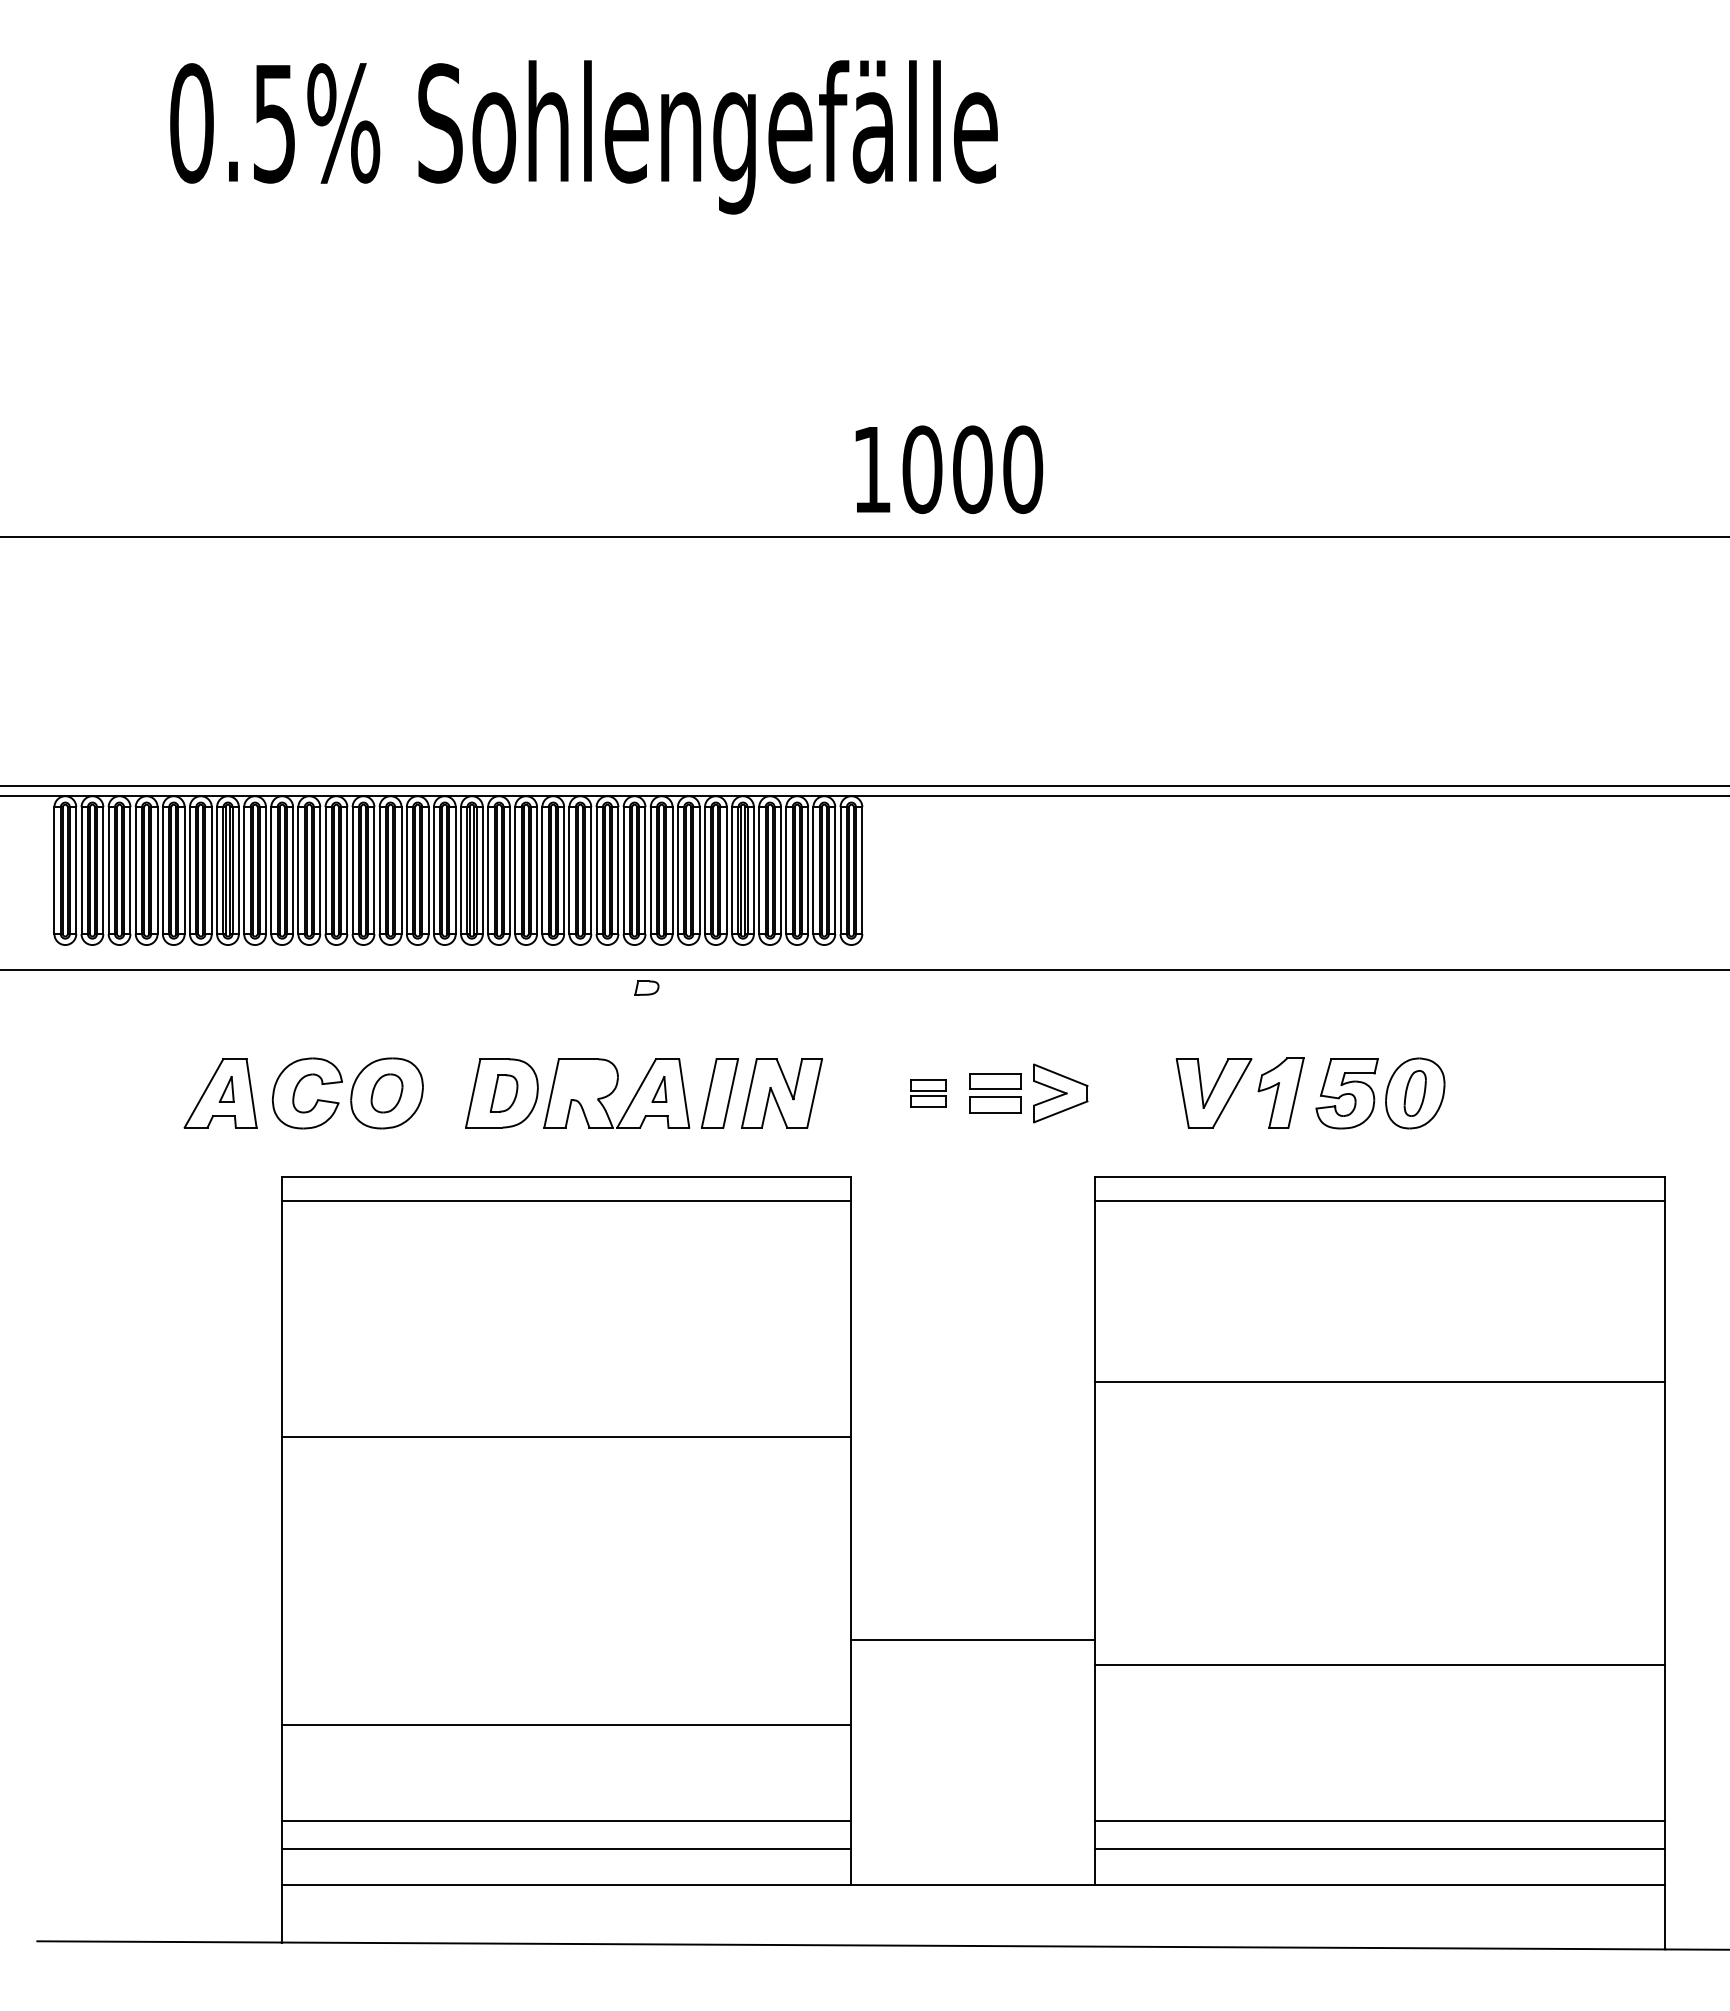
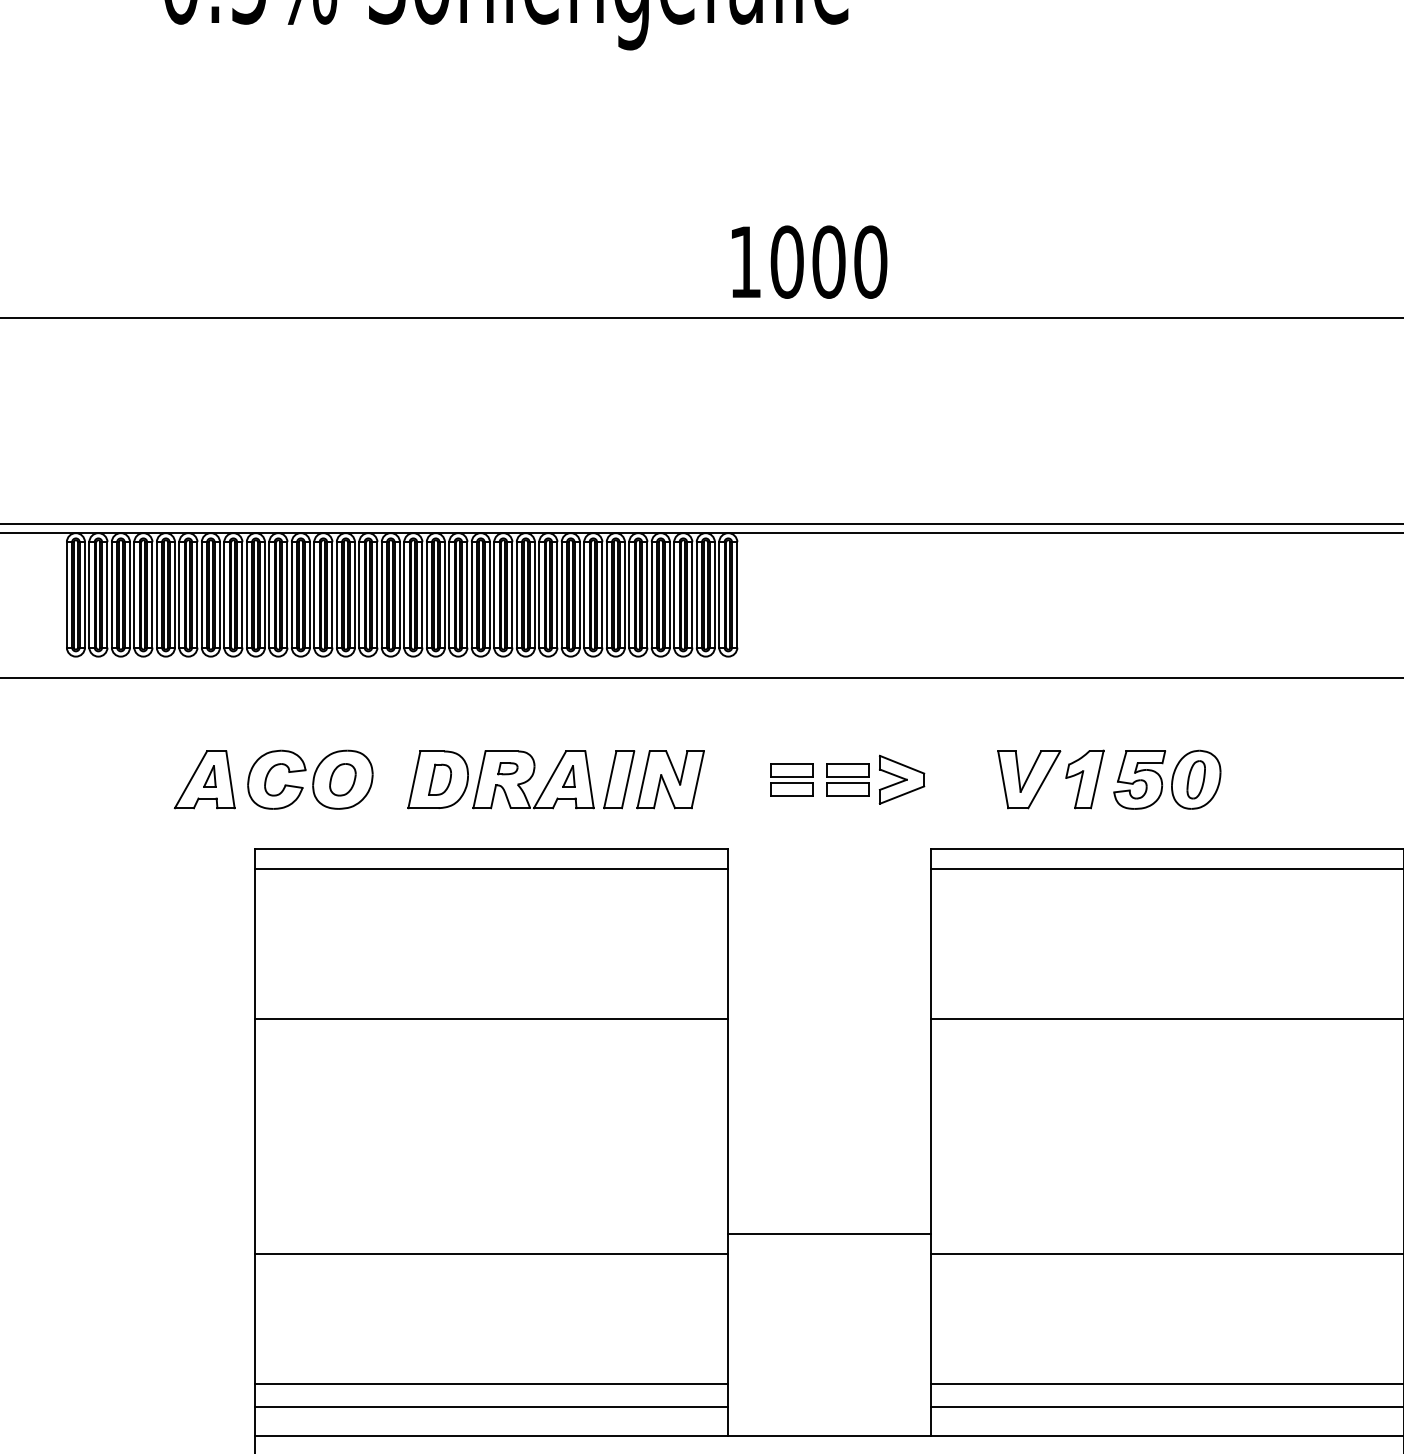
part: (646, 987) -> (507, 768), moved
part: (928, 1093) -> (792, 779), size x1.43
line: (566, 1436) -> (491, 1018), moved
line: (566, 1724) -> (491, 1253), moved

